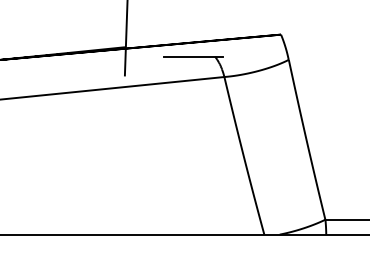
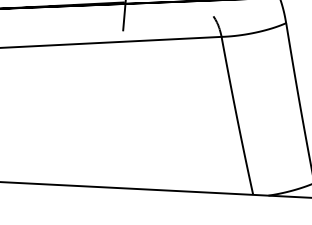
line: (192, 56) -> (191, 14), removed

